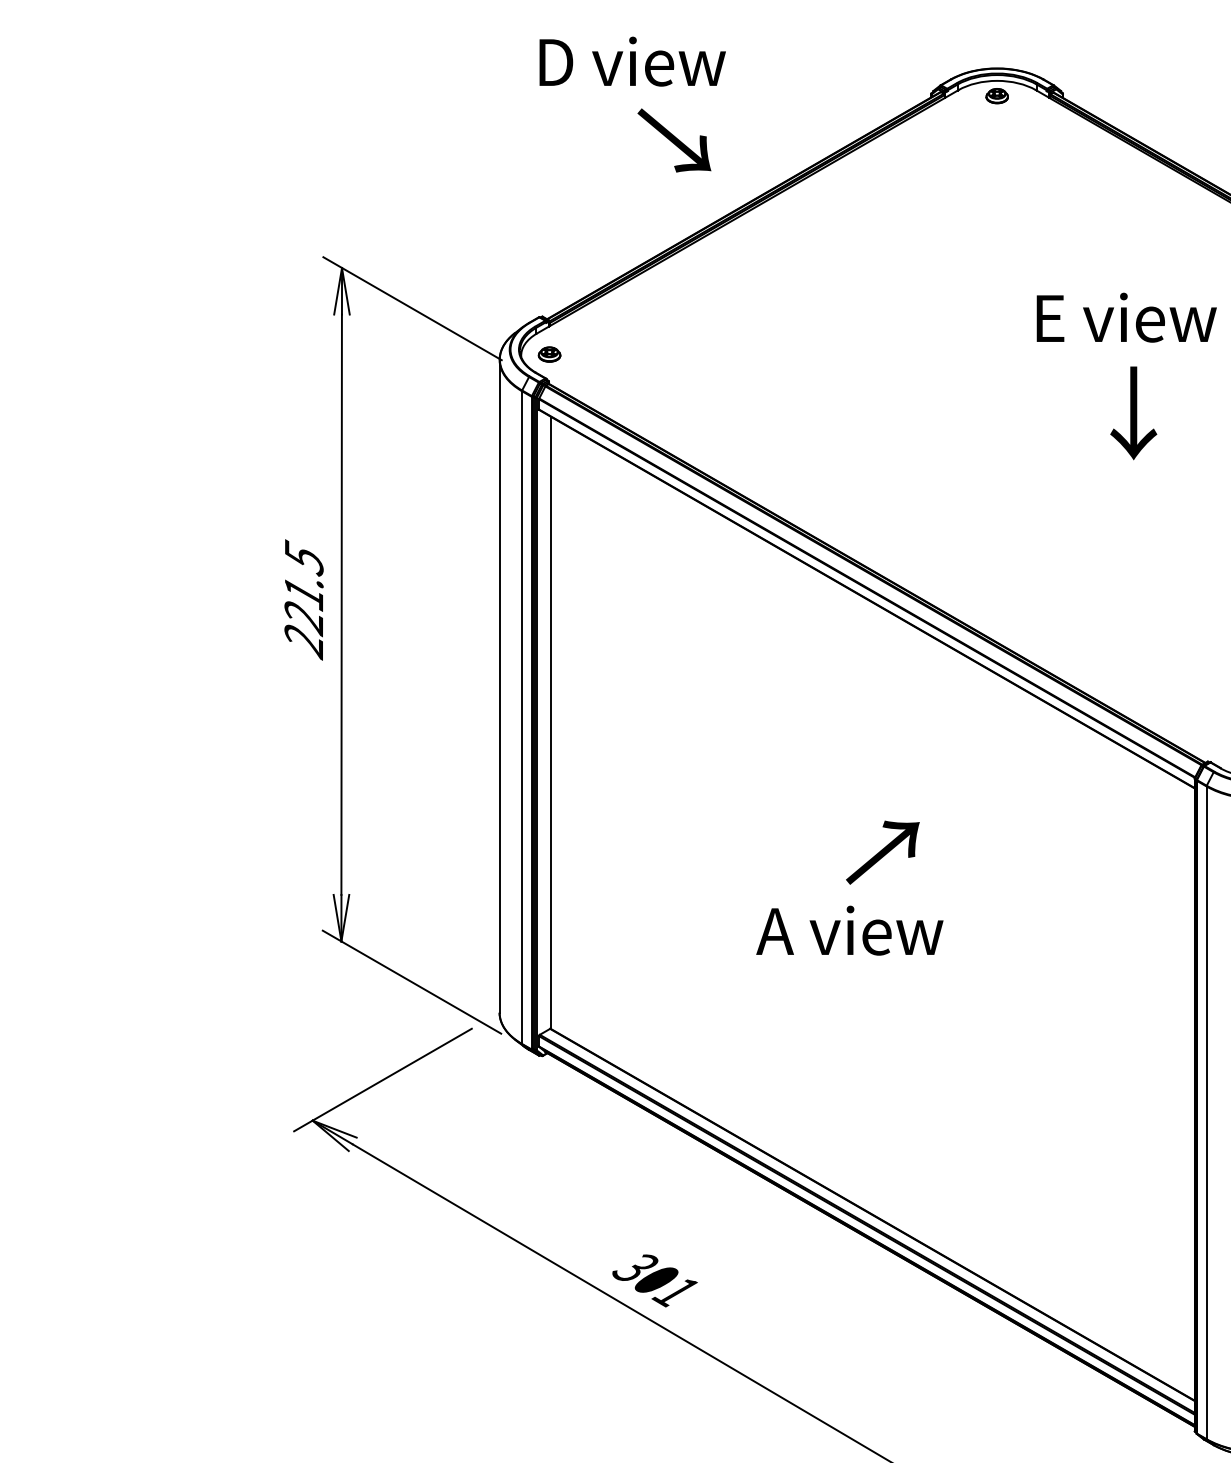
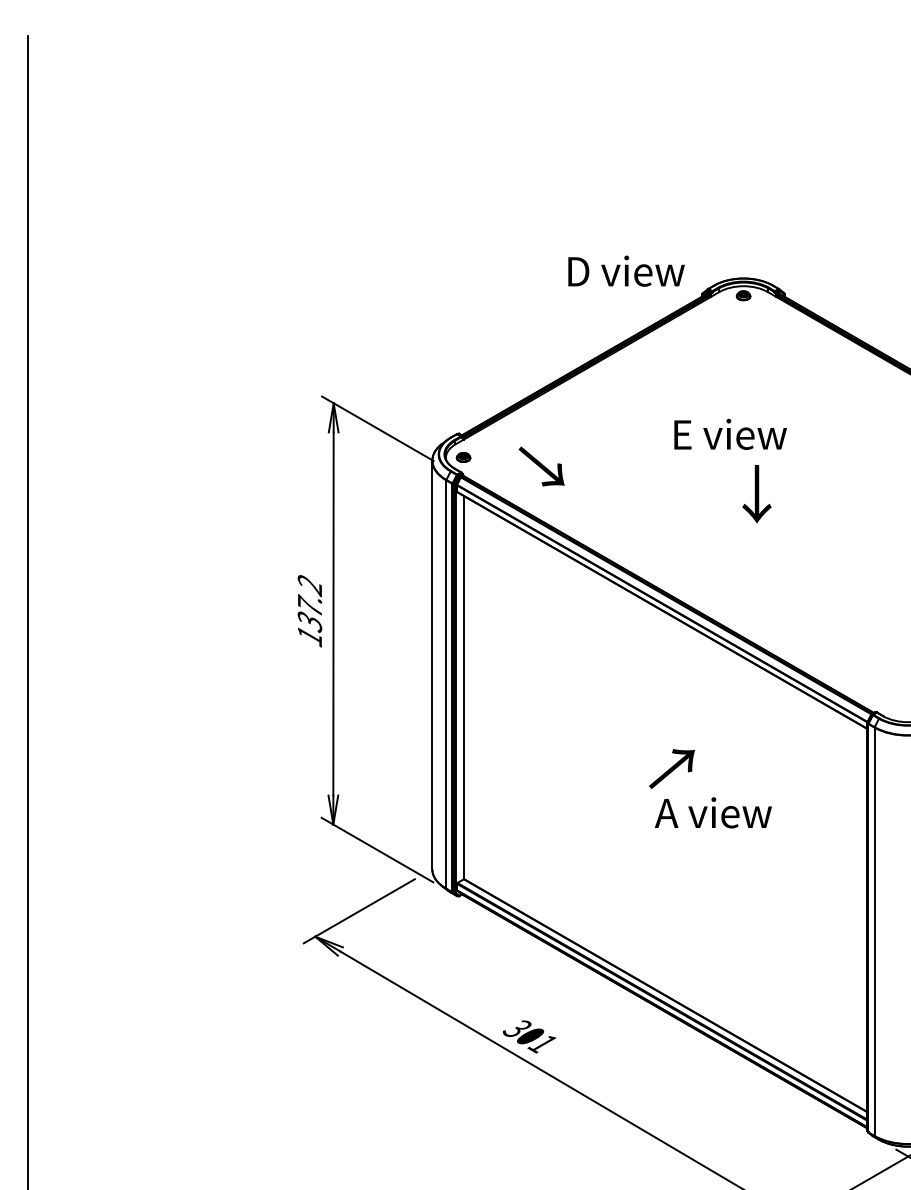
text: (632, 60) -> (626, 270), moved
text: (674, 140) -> (541, 466), moved
text: (1126, 316) -> (730, 433), moved
text: (1132, 413) -> (756, 494), moved
text: (303, 599) -> (309, 610), 221.5 -> 137.2
text: (849, 930) -> (713, 812), moved

